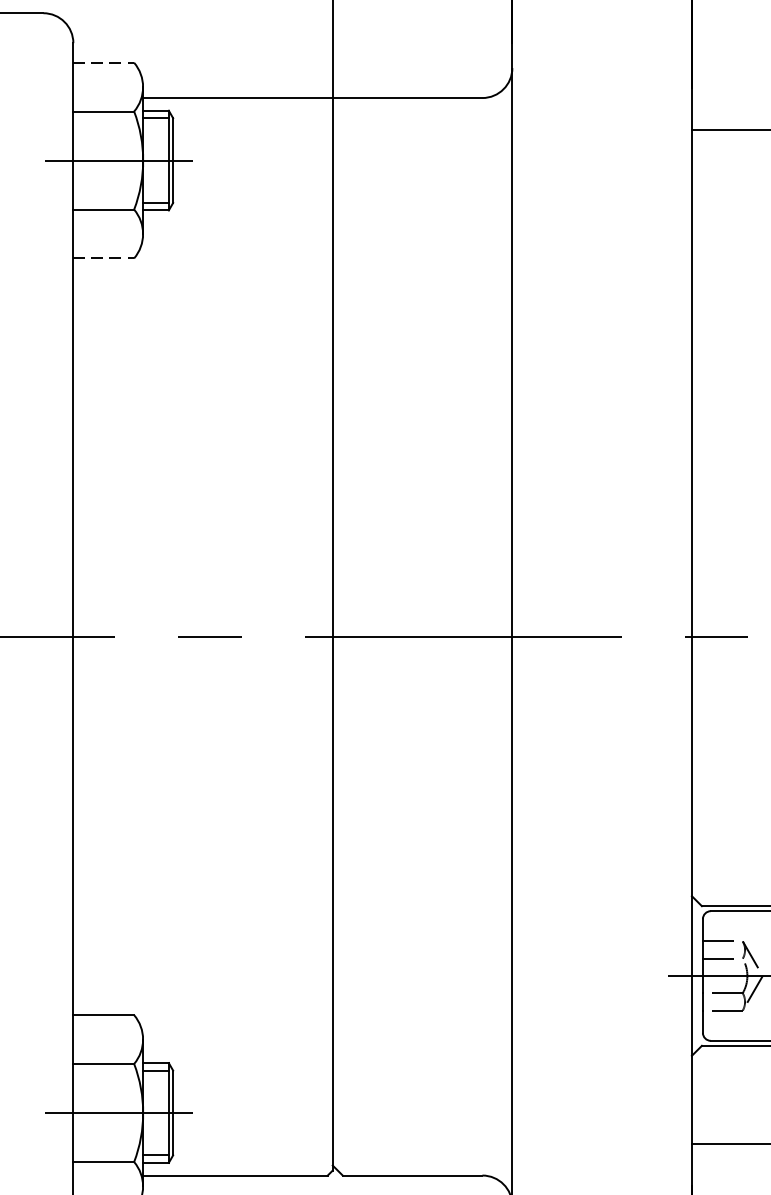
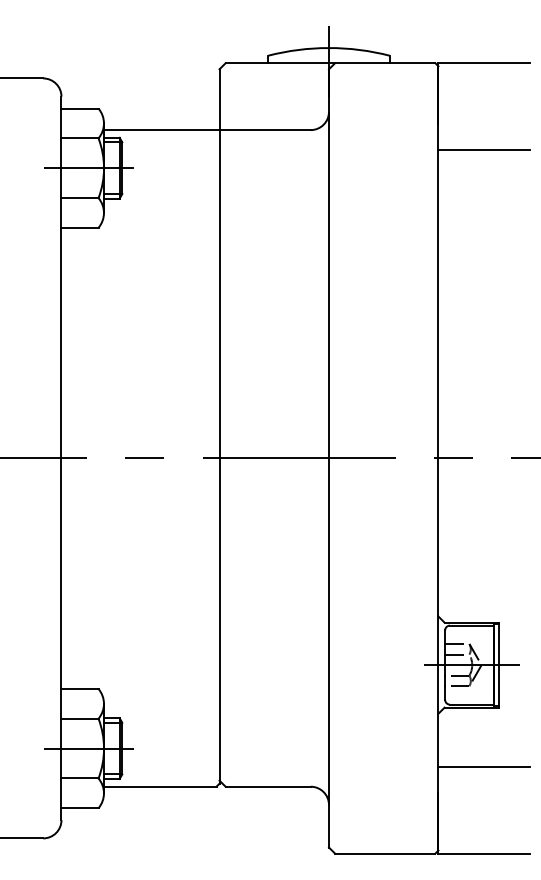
line: (104, 62) -> (80, 108), dashed -> solid
line: (104, 257) -> (80, 227), dashed -> solid

